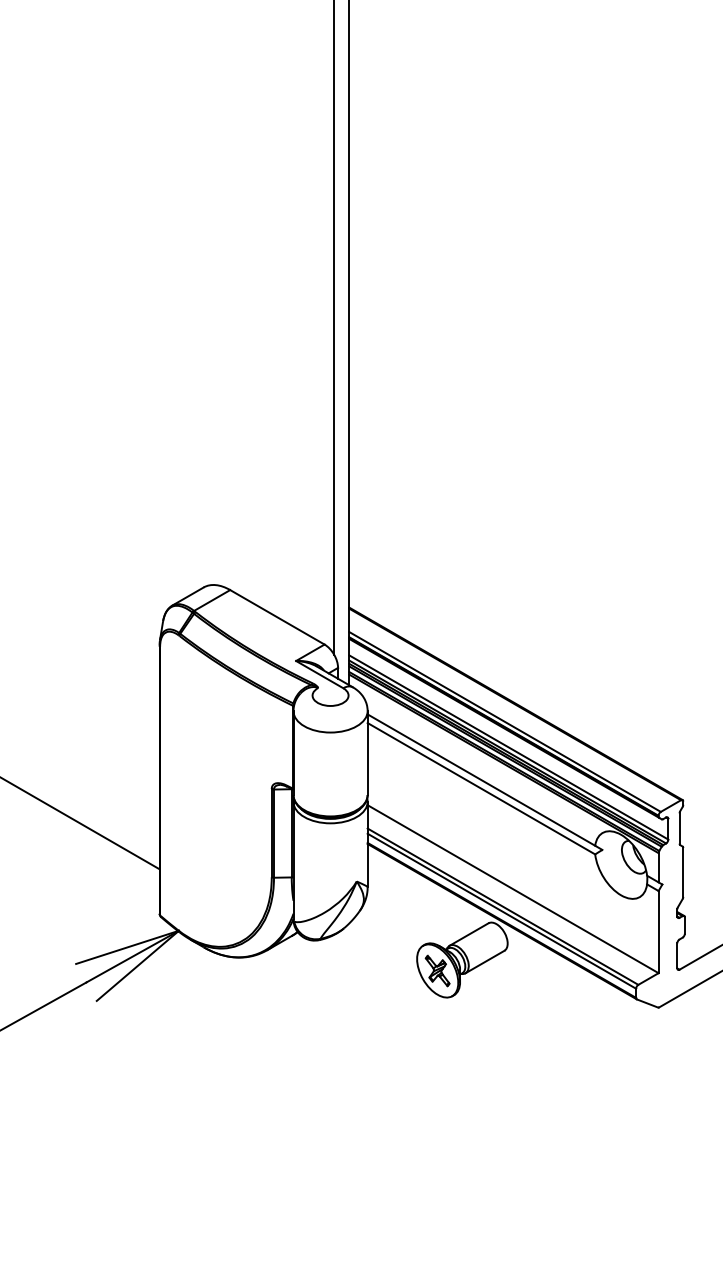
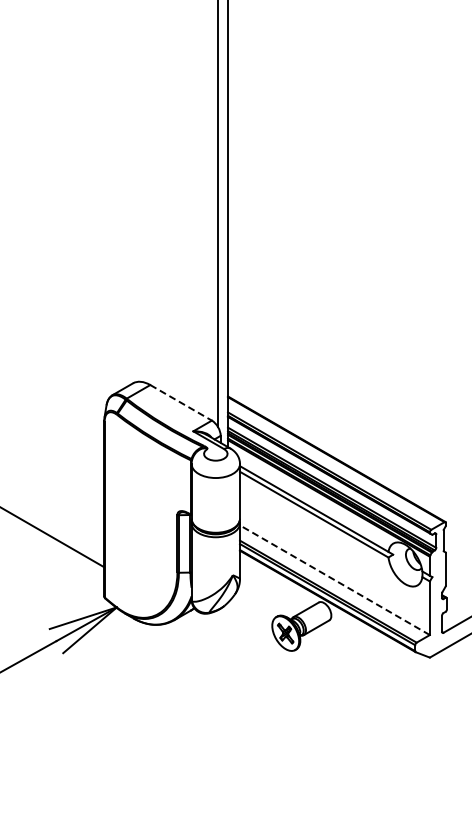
line: (277, 616) -> (181, 402), solid -> dashed
line: (512, 889) -> (334, 580), solid -> dashed

